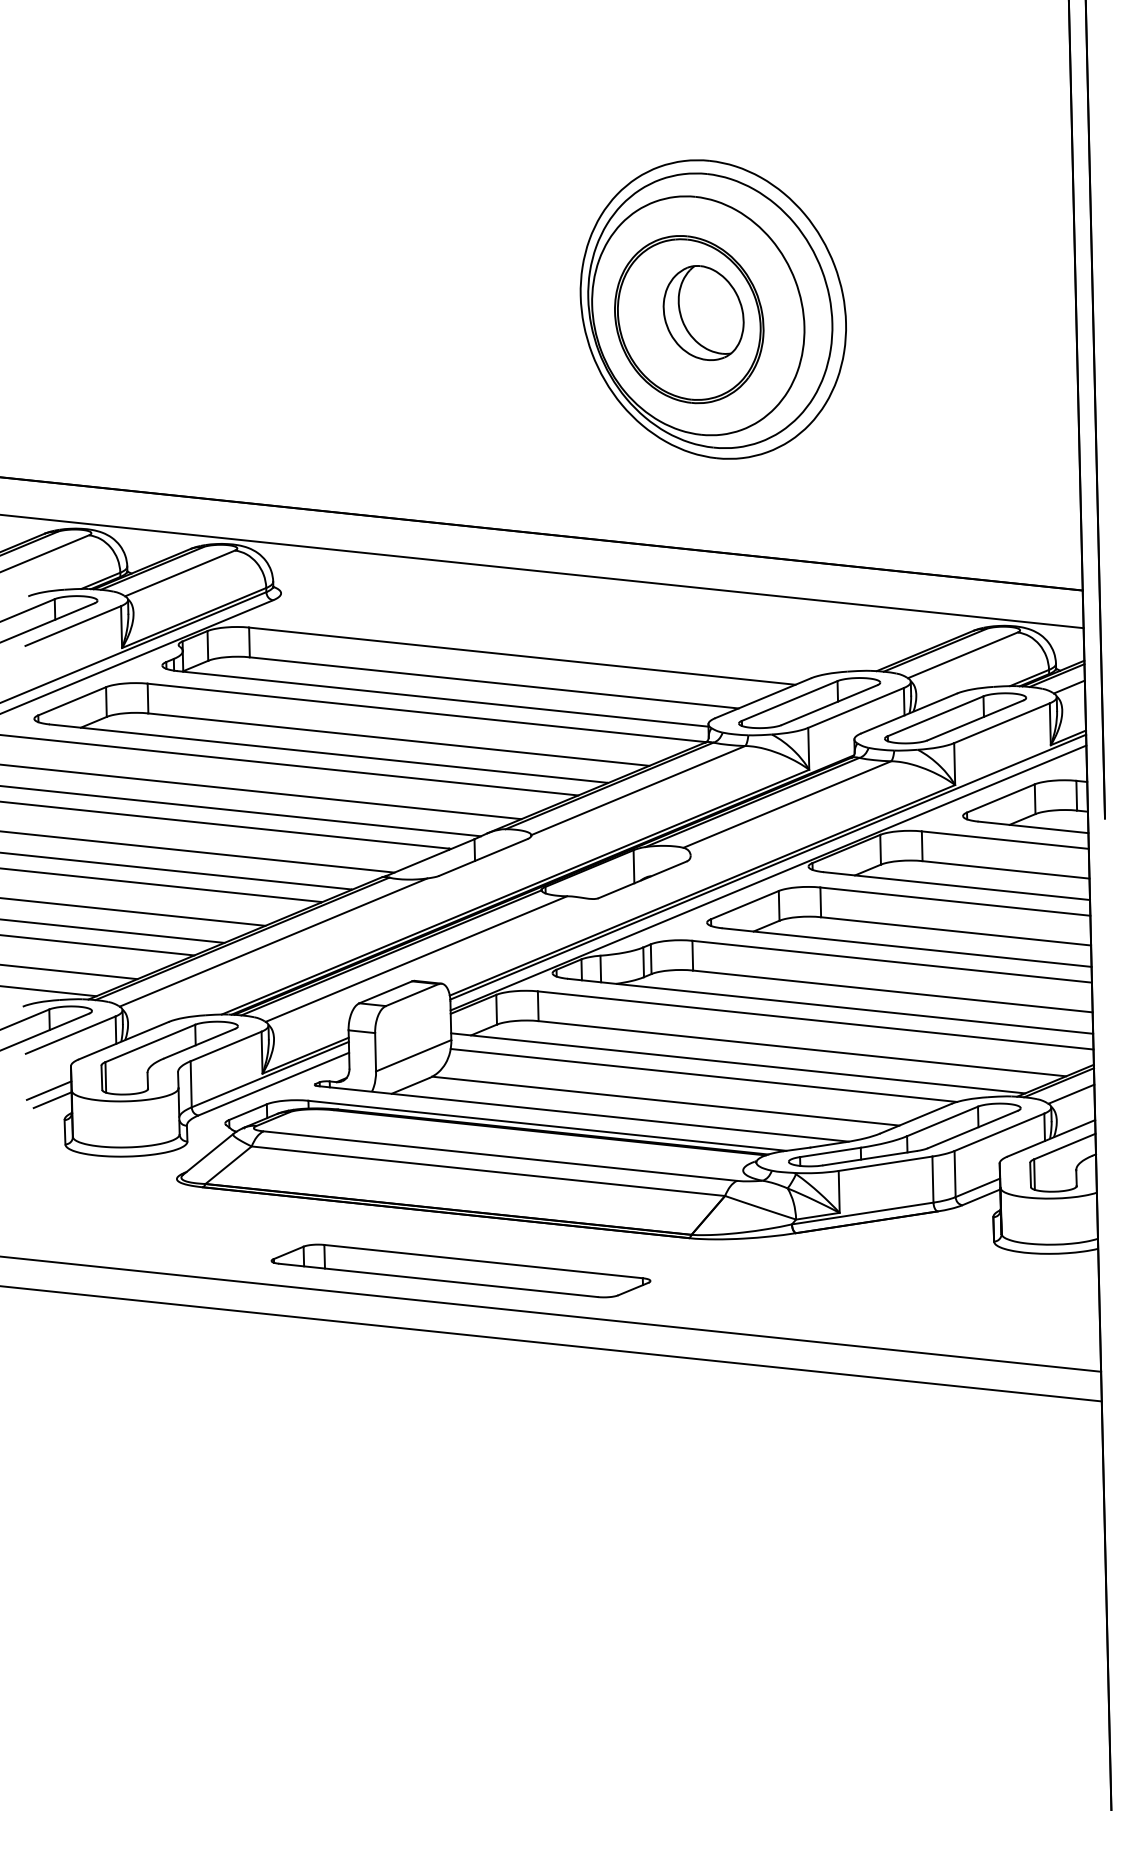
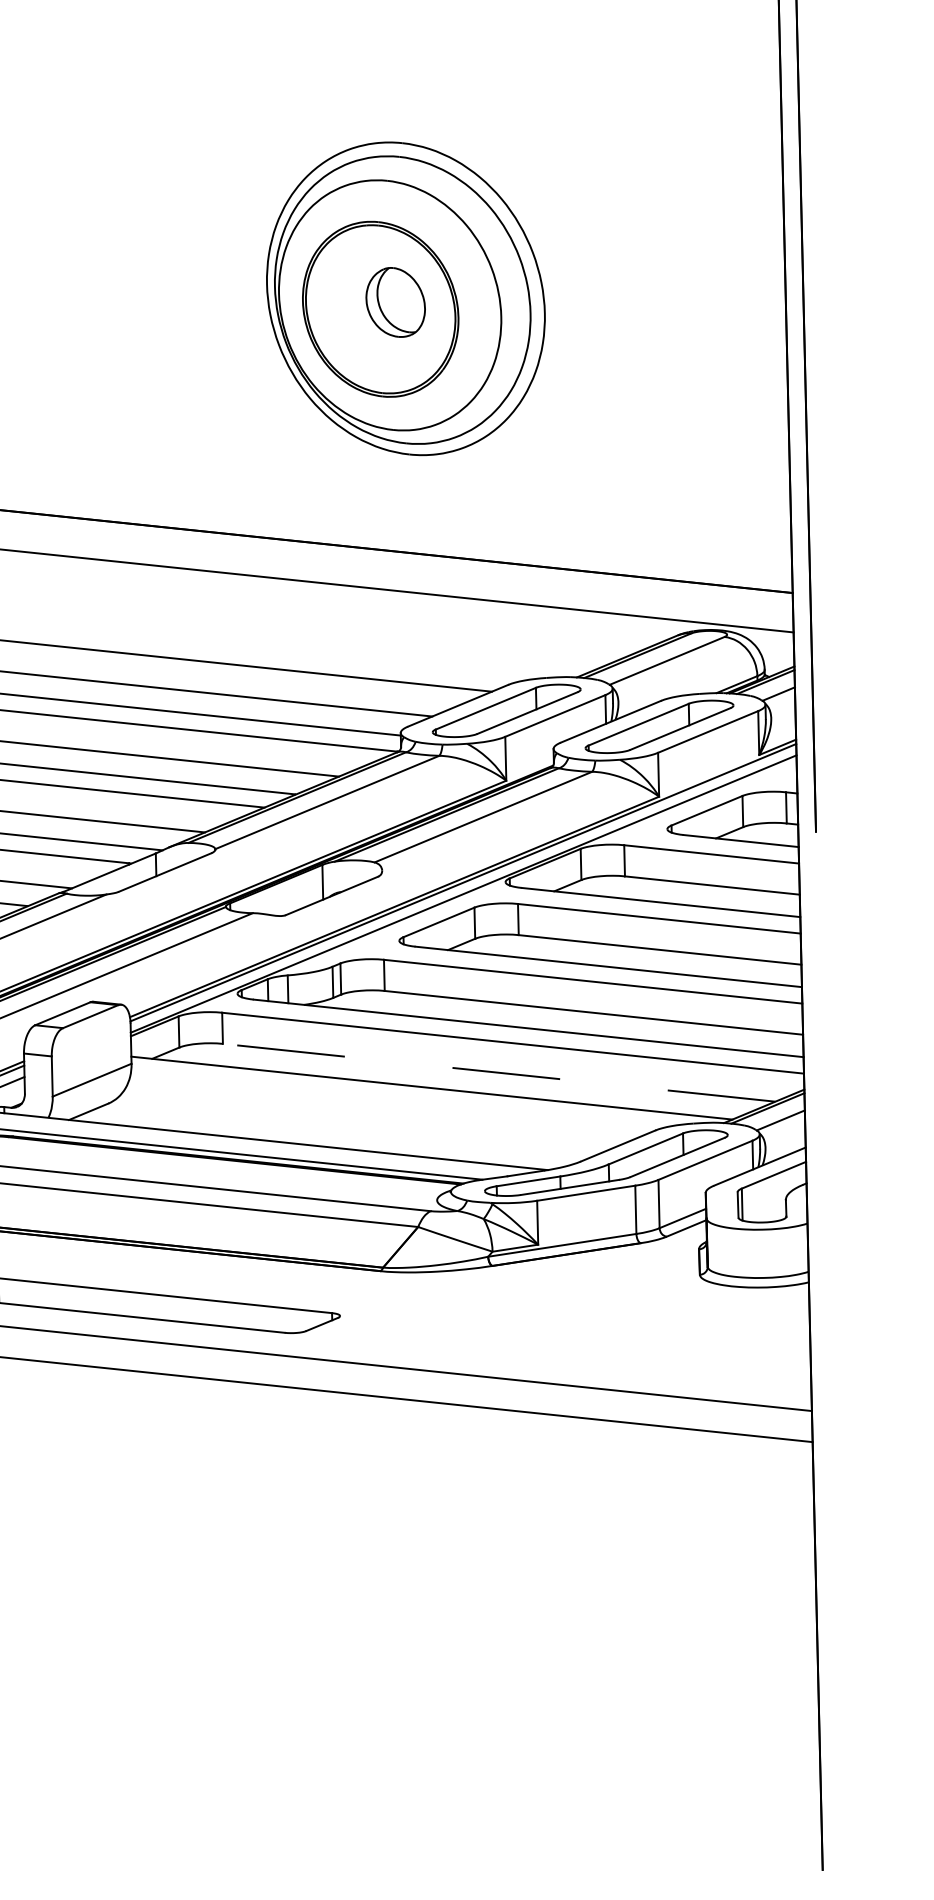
part: (703, 312) -> (395, 301), size x0.7
line: (801, 1048) -> (498, 1072), solid -> dashed
line: (703, 1074) -> (395, 1099), removed
line: (665, 1100) -> (355, 1127), removed

